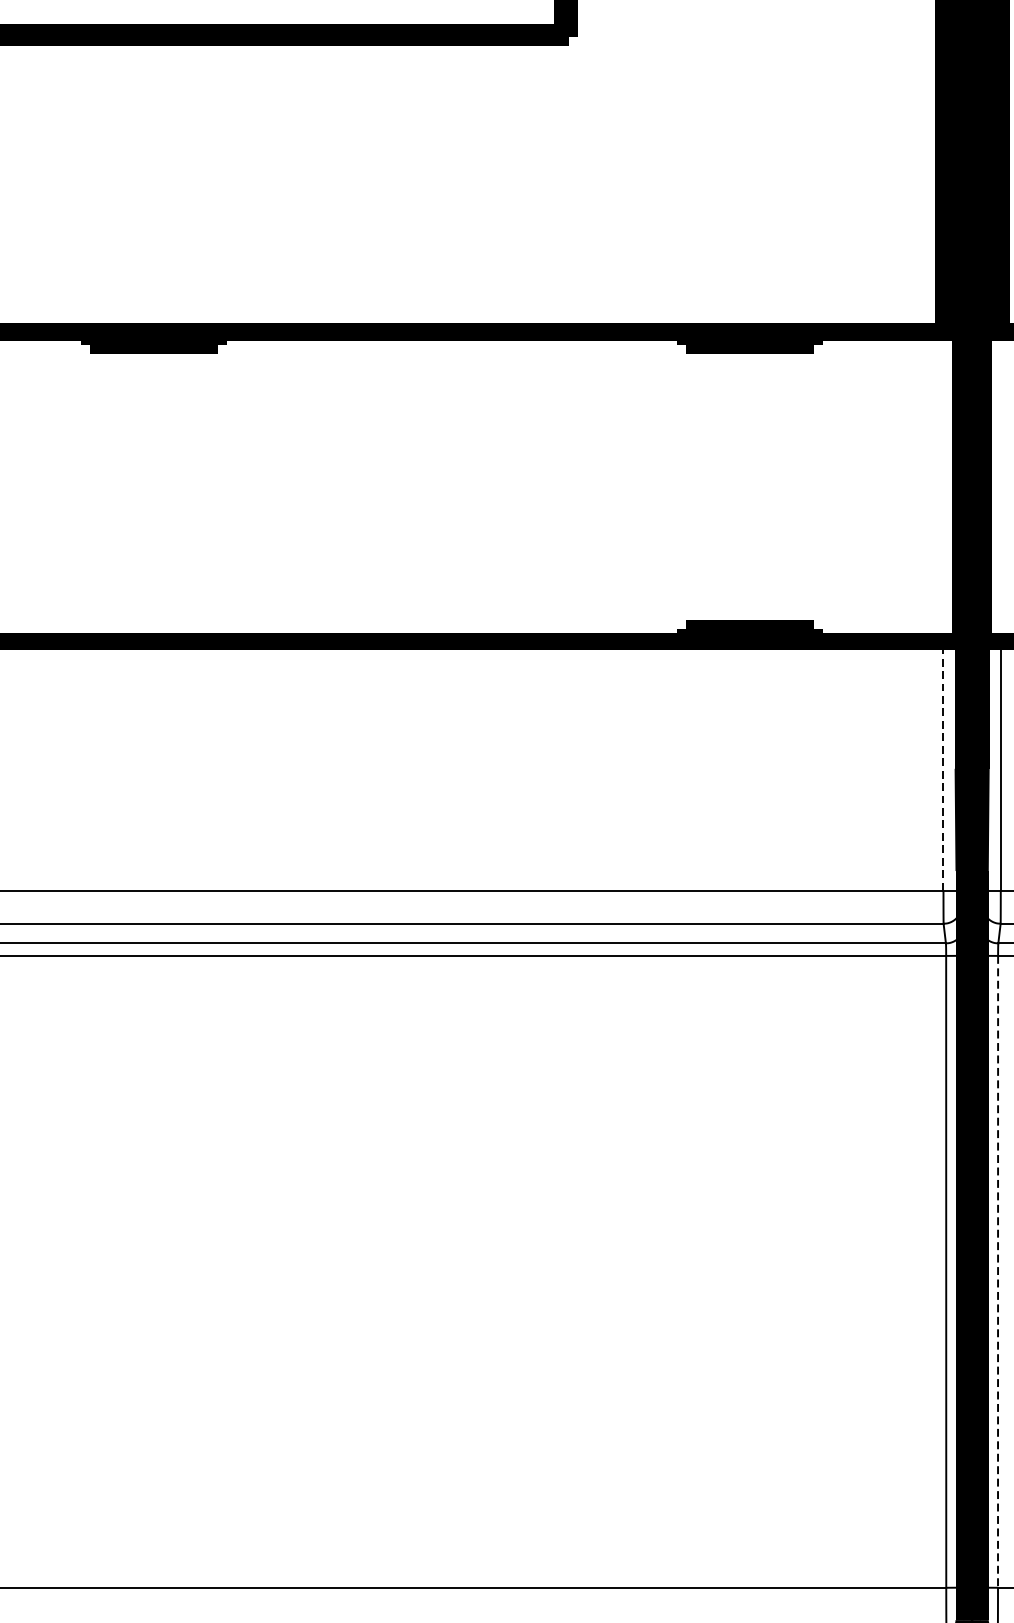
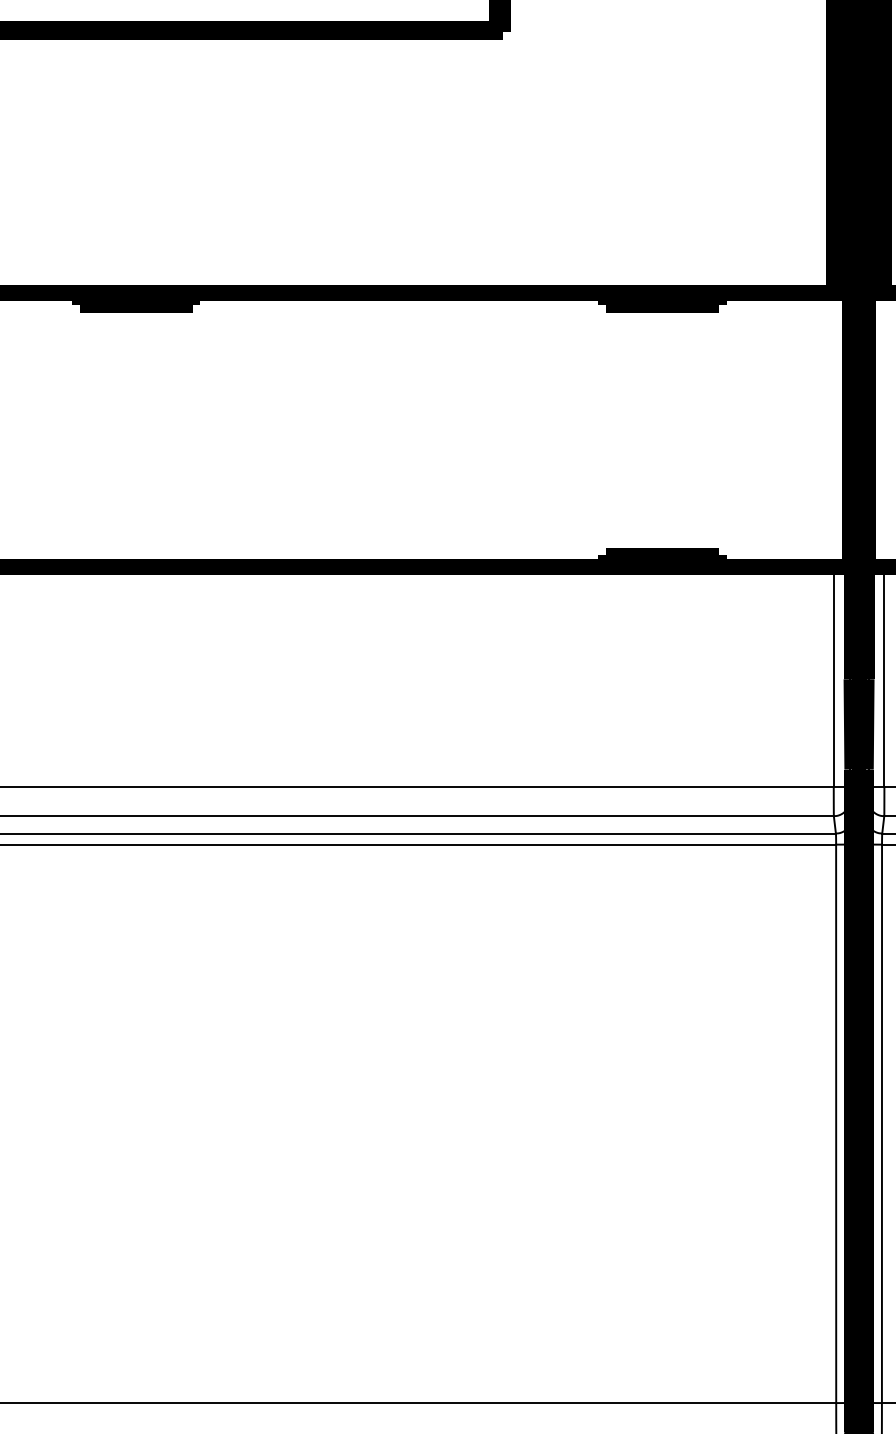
line: (943, 765) -> (833, 676), dashed -> solid
line: (997, 1272) -> (881, 1124), dashed -> solid

